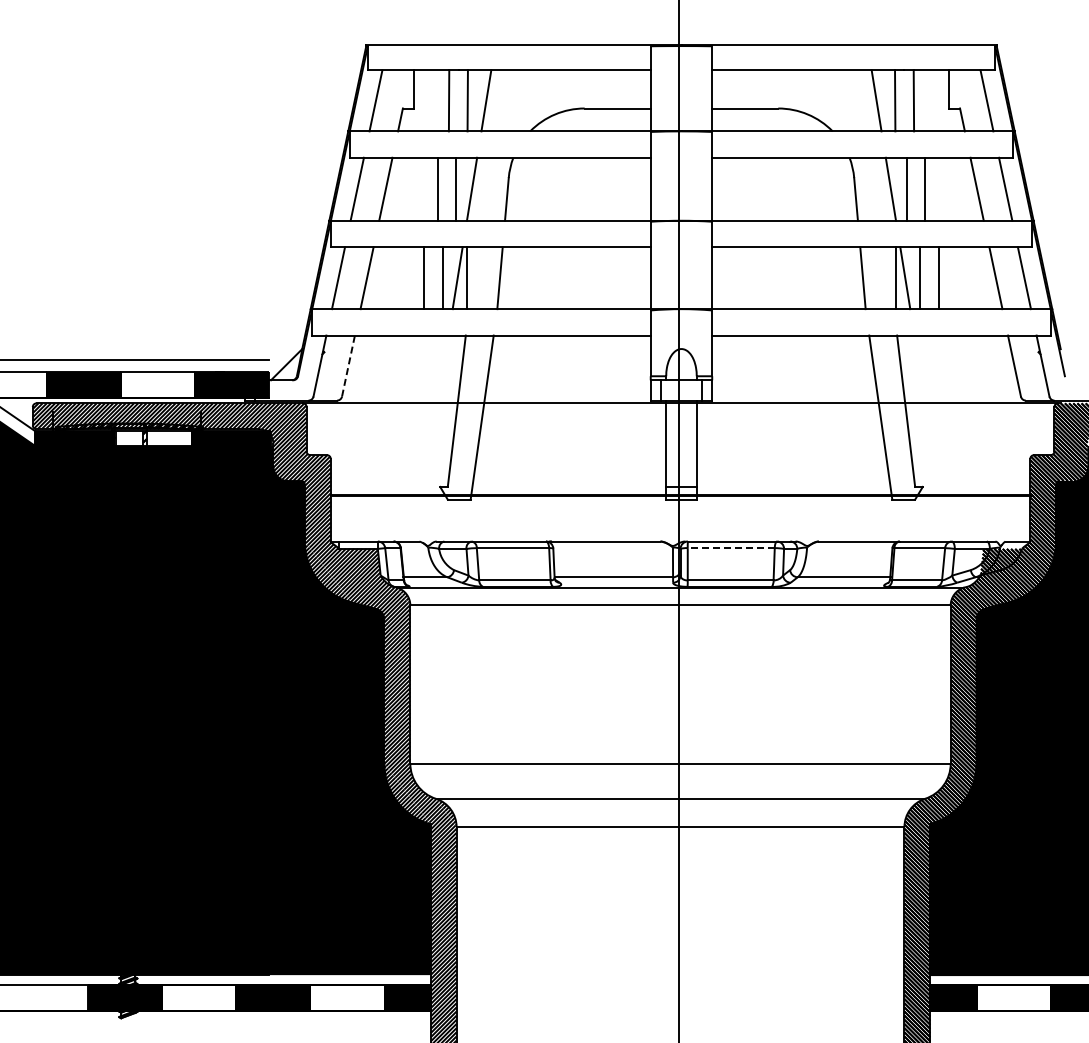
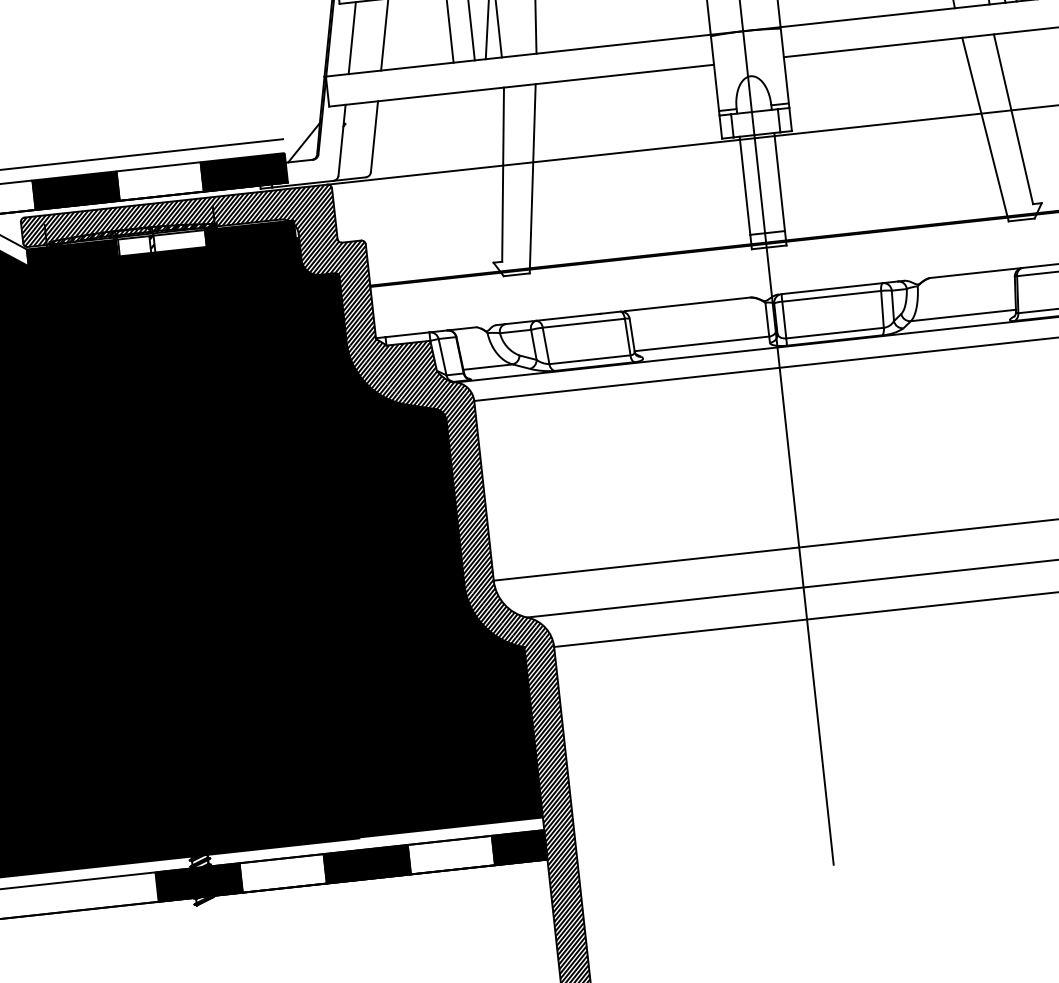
line: (348, 365) -> (374, 136), dashed -> solid
line: (731, 548) -> (832, 296), dashed -> solid

